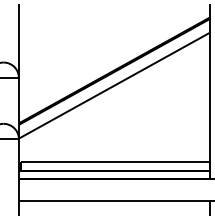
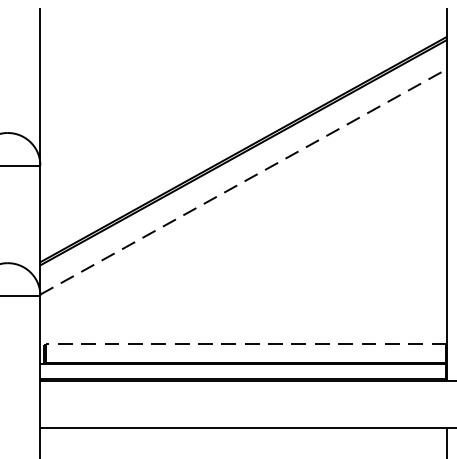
line: (115, 85) -> (245, 181), solid -> dashed
line: (115, 161) -> (245, 343), solid -> dashed

